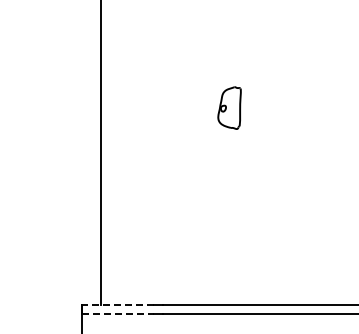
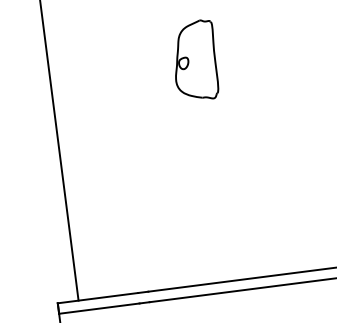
part: (229, 107) -> (194, 60), size x1.67
line: (117, 305) -> (97, 298), dashed -> solid
line: (117, 314) -> (98, 308), dashed -> solid

